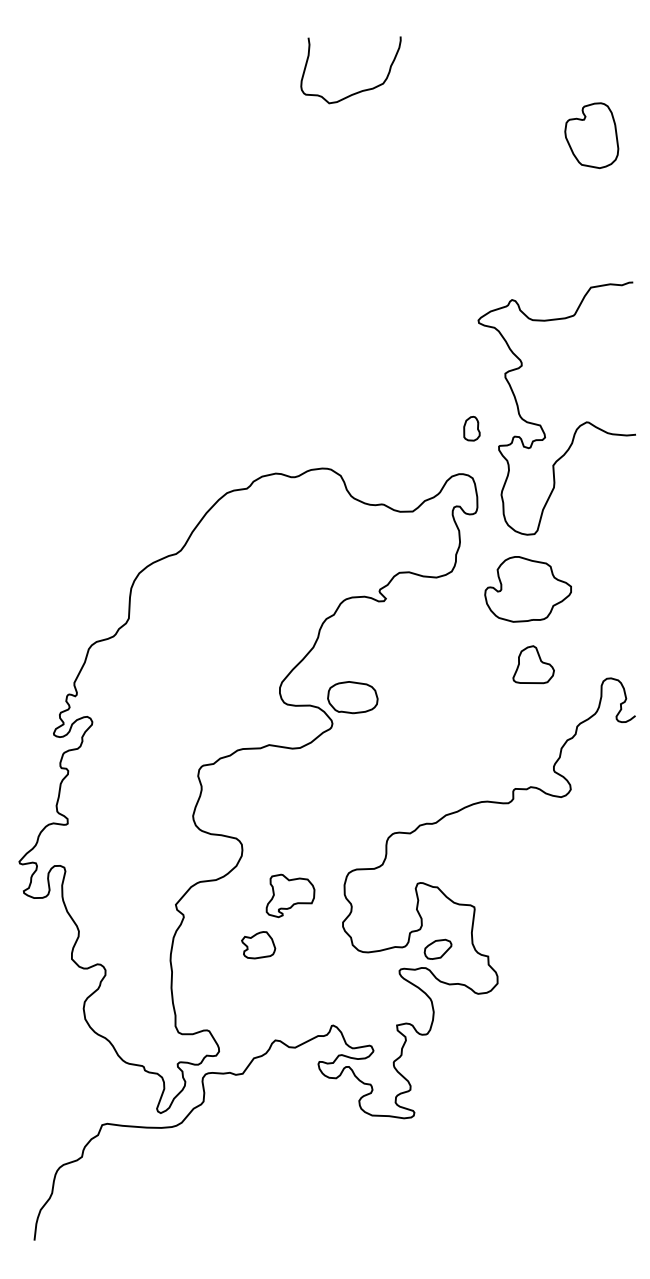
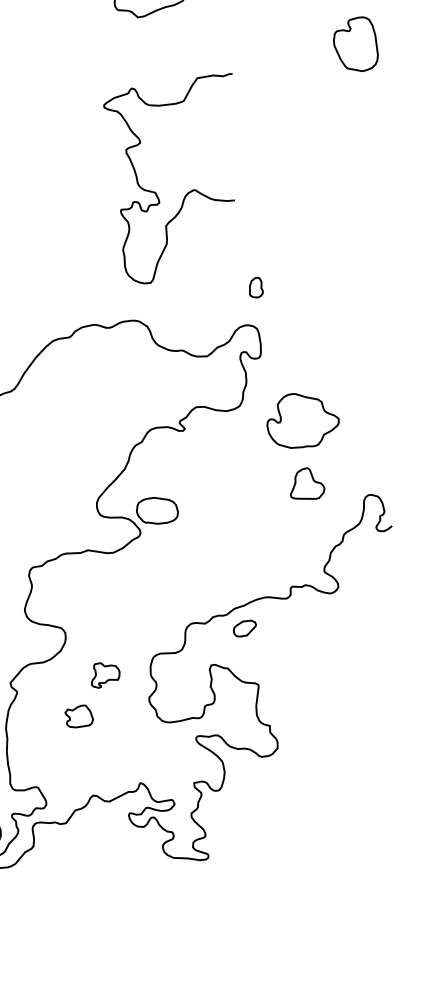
curve: (540, 424) -> (155, 191), moved
part: (290, 895) -> (105, 675), size x0.7
part: (437, 948) -> (244, 627), moved

